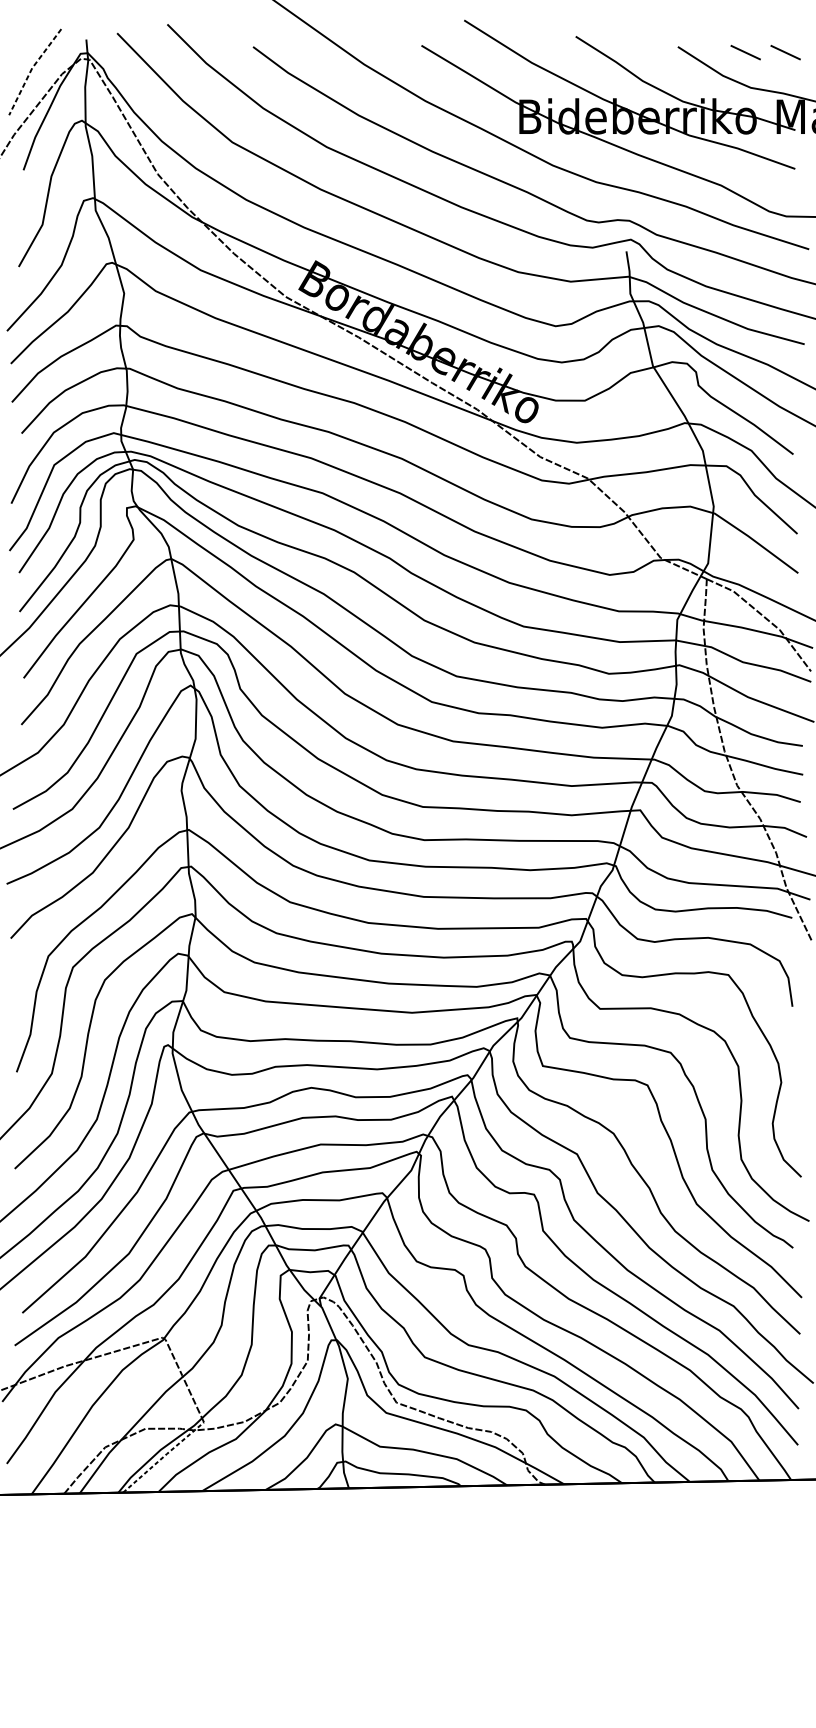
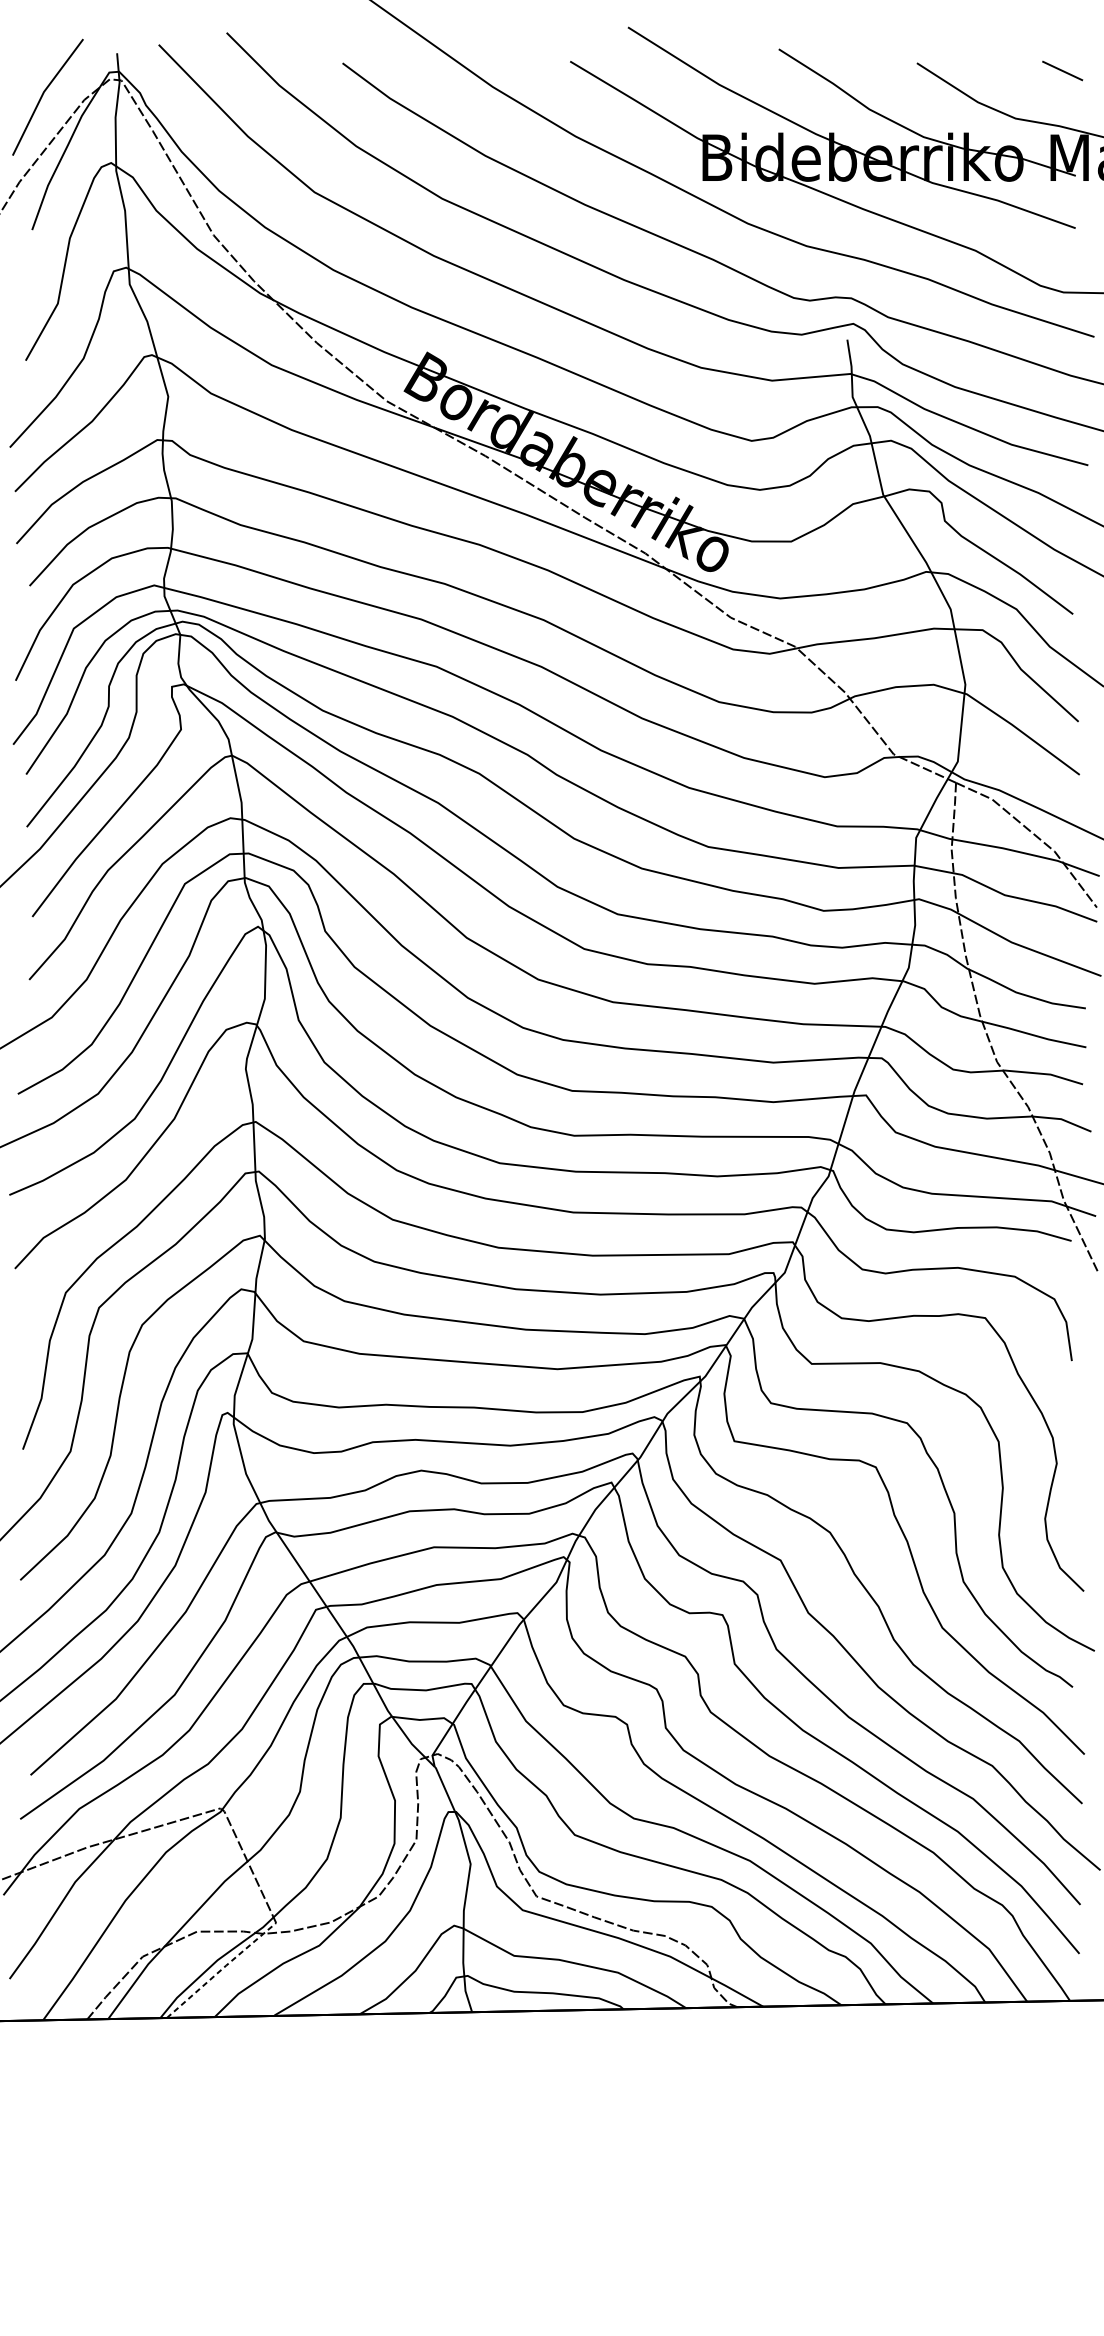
line: (745, 52) -> (1008, 70), removed
line: (31, 69) -> (43, 93), dashed -> solid

